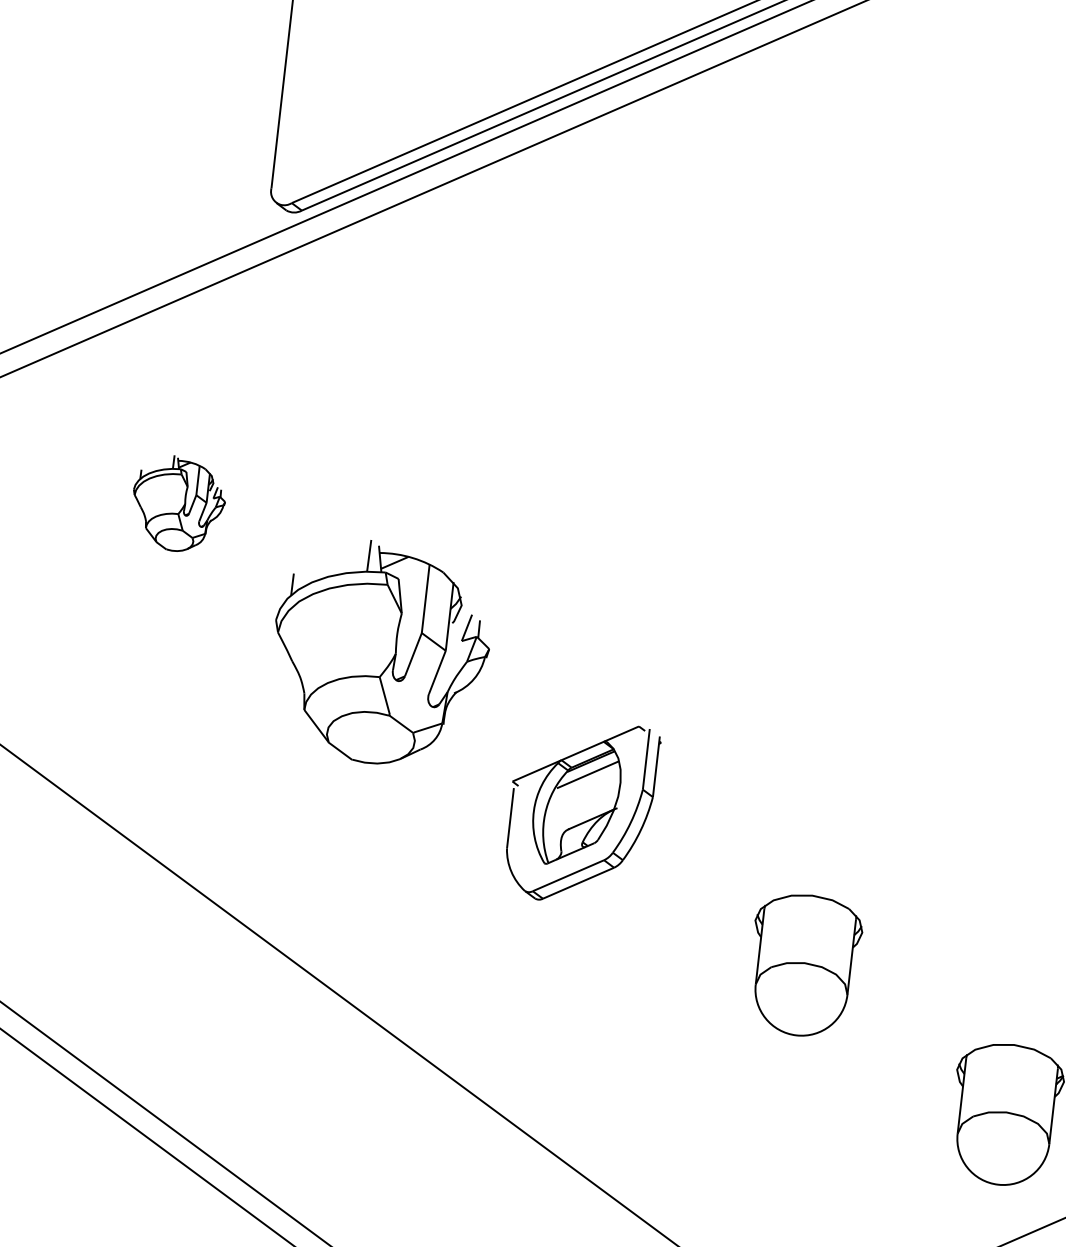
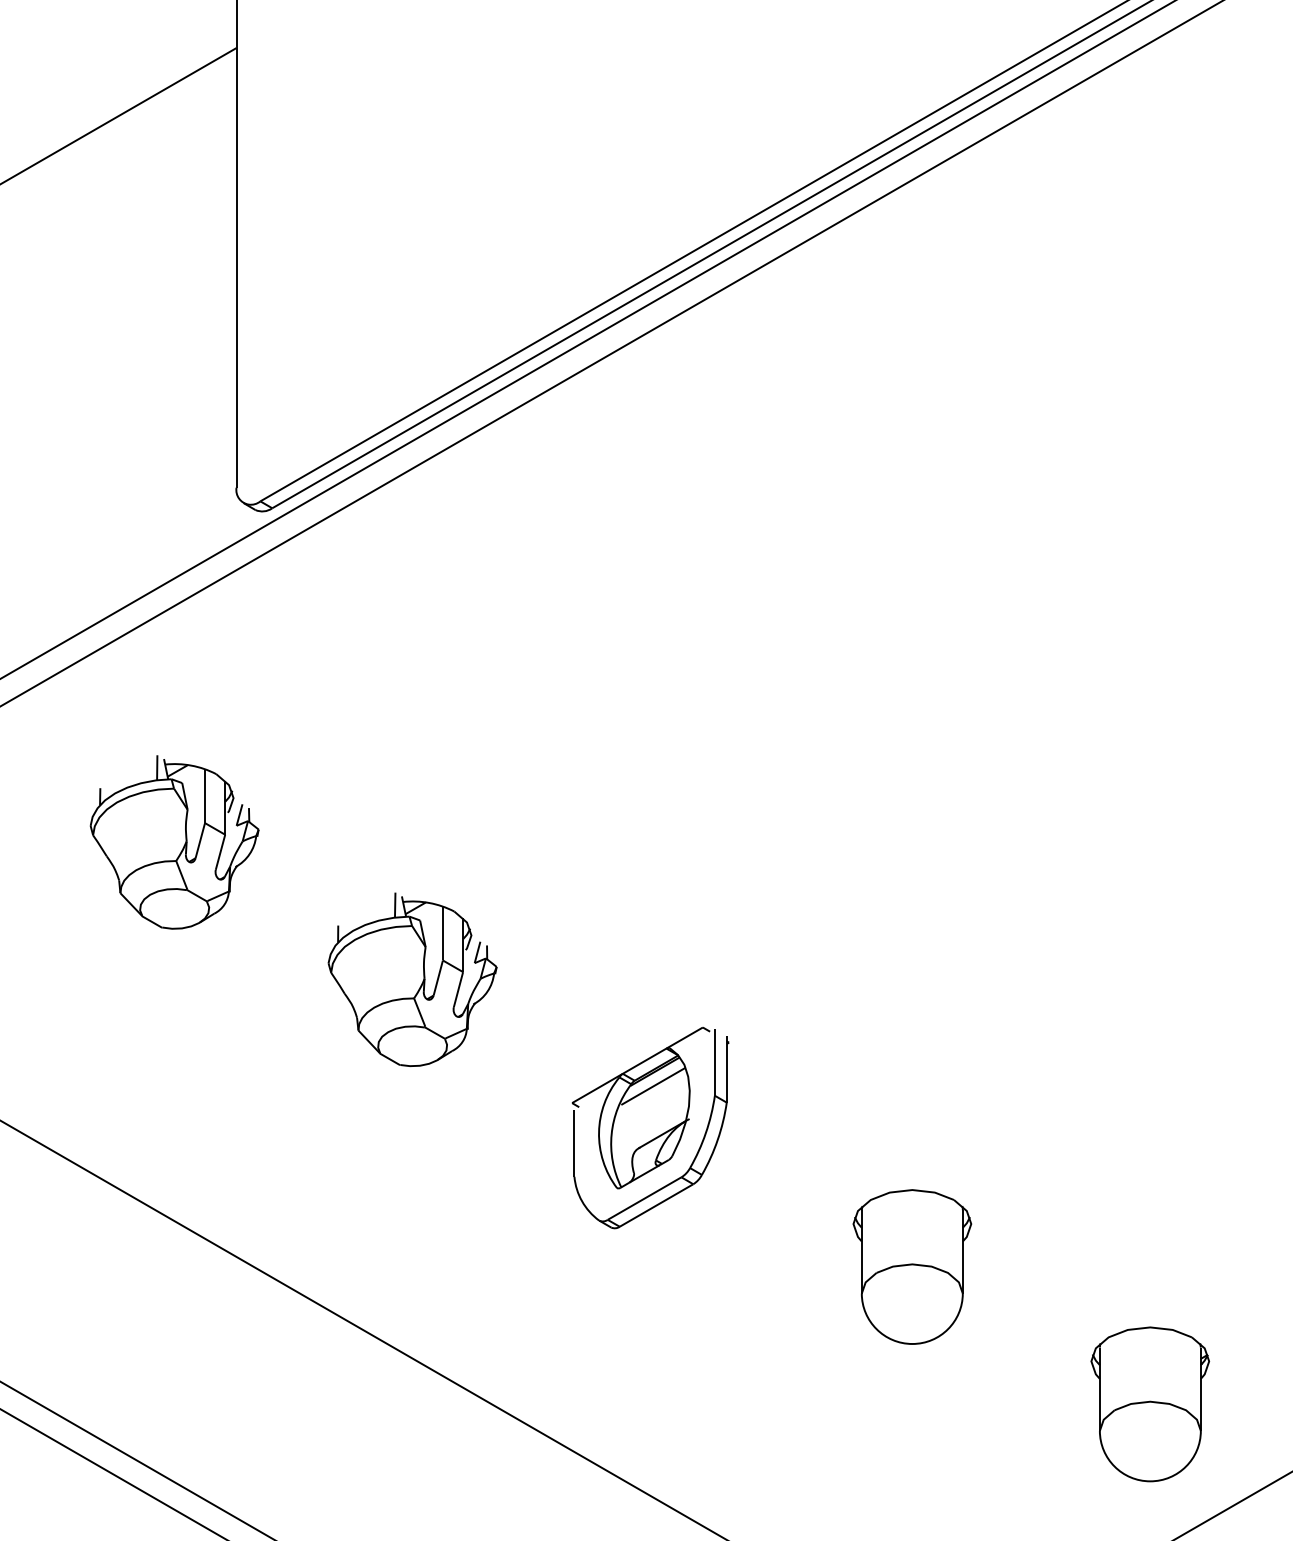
part: (178, 503) -> (174, 842), size x1.67
part: (380, 652) -> (412, 979), size x0.71

